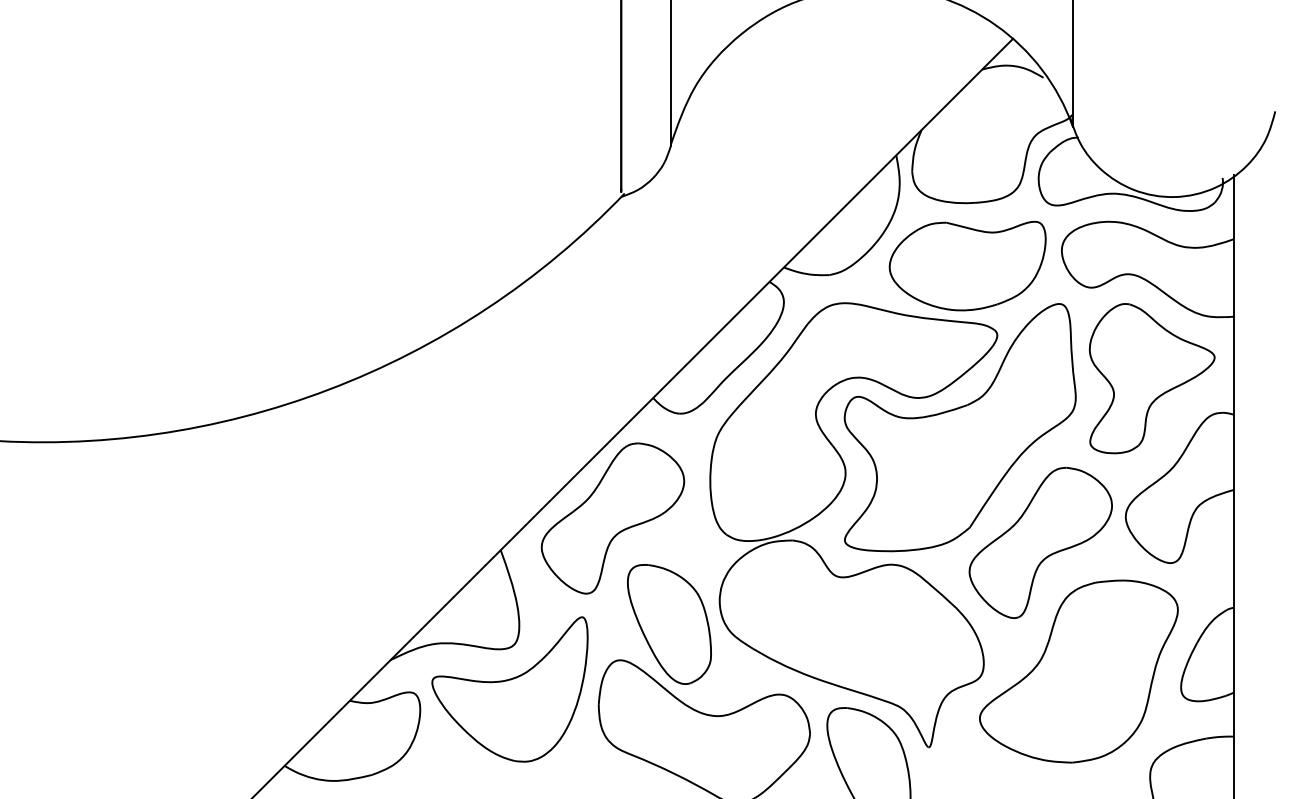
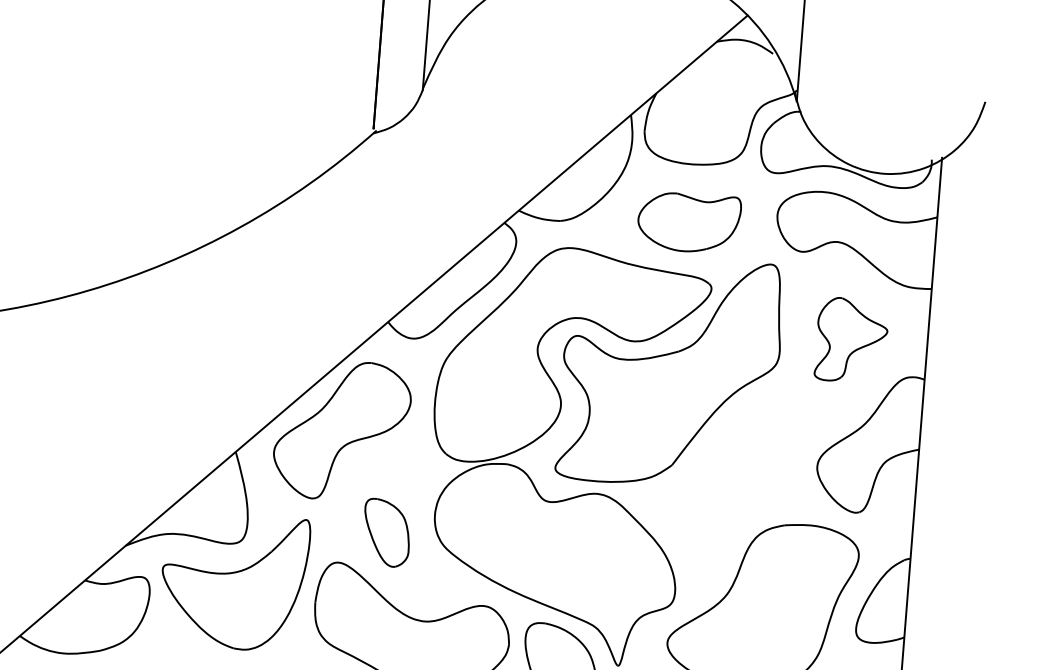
part: (967, 265) -> (688, 222), size x0.7
part: (1151, 378) -> (851, 340), size x0.6
part: (1040, 542) -> (736, 484), removed
part: (669, 624) -> (386, 533), size x0.6

